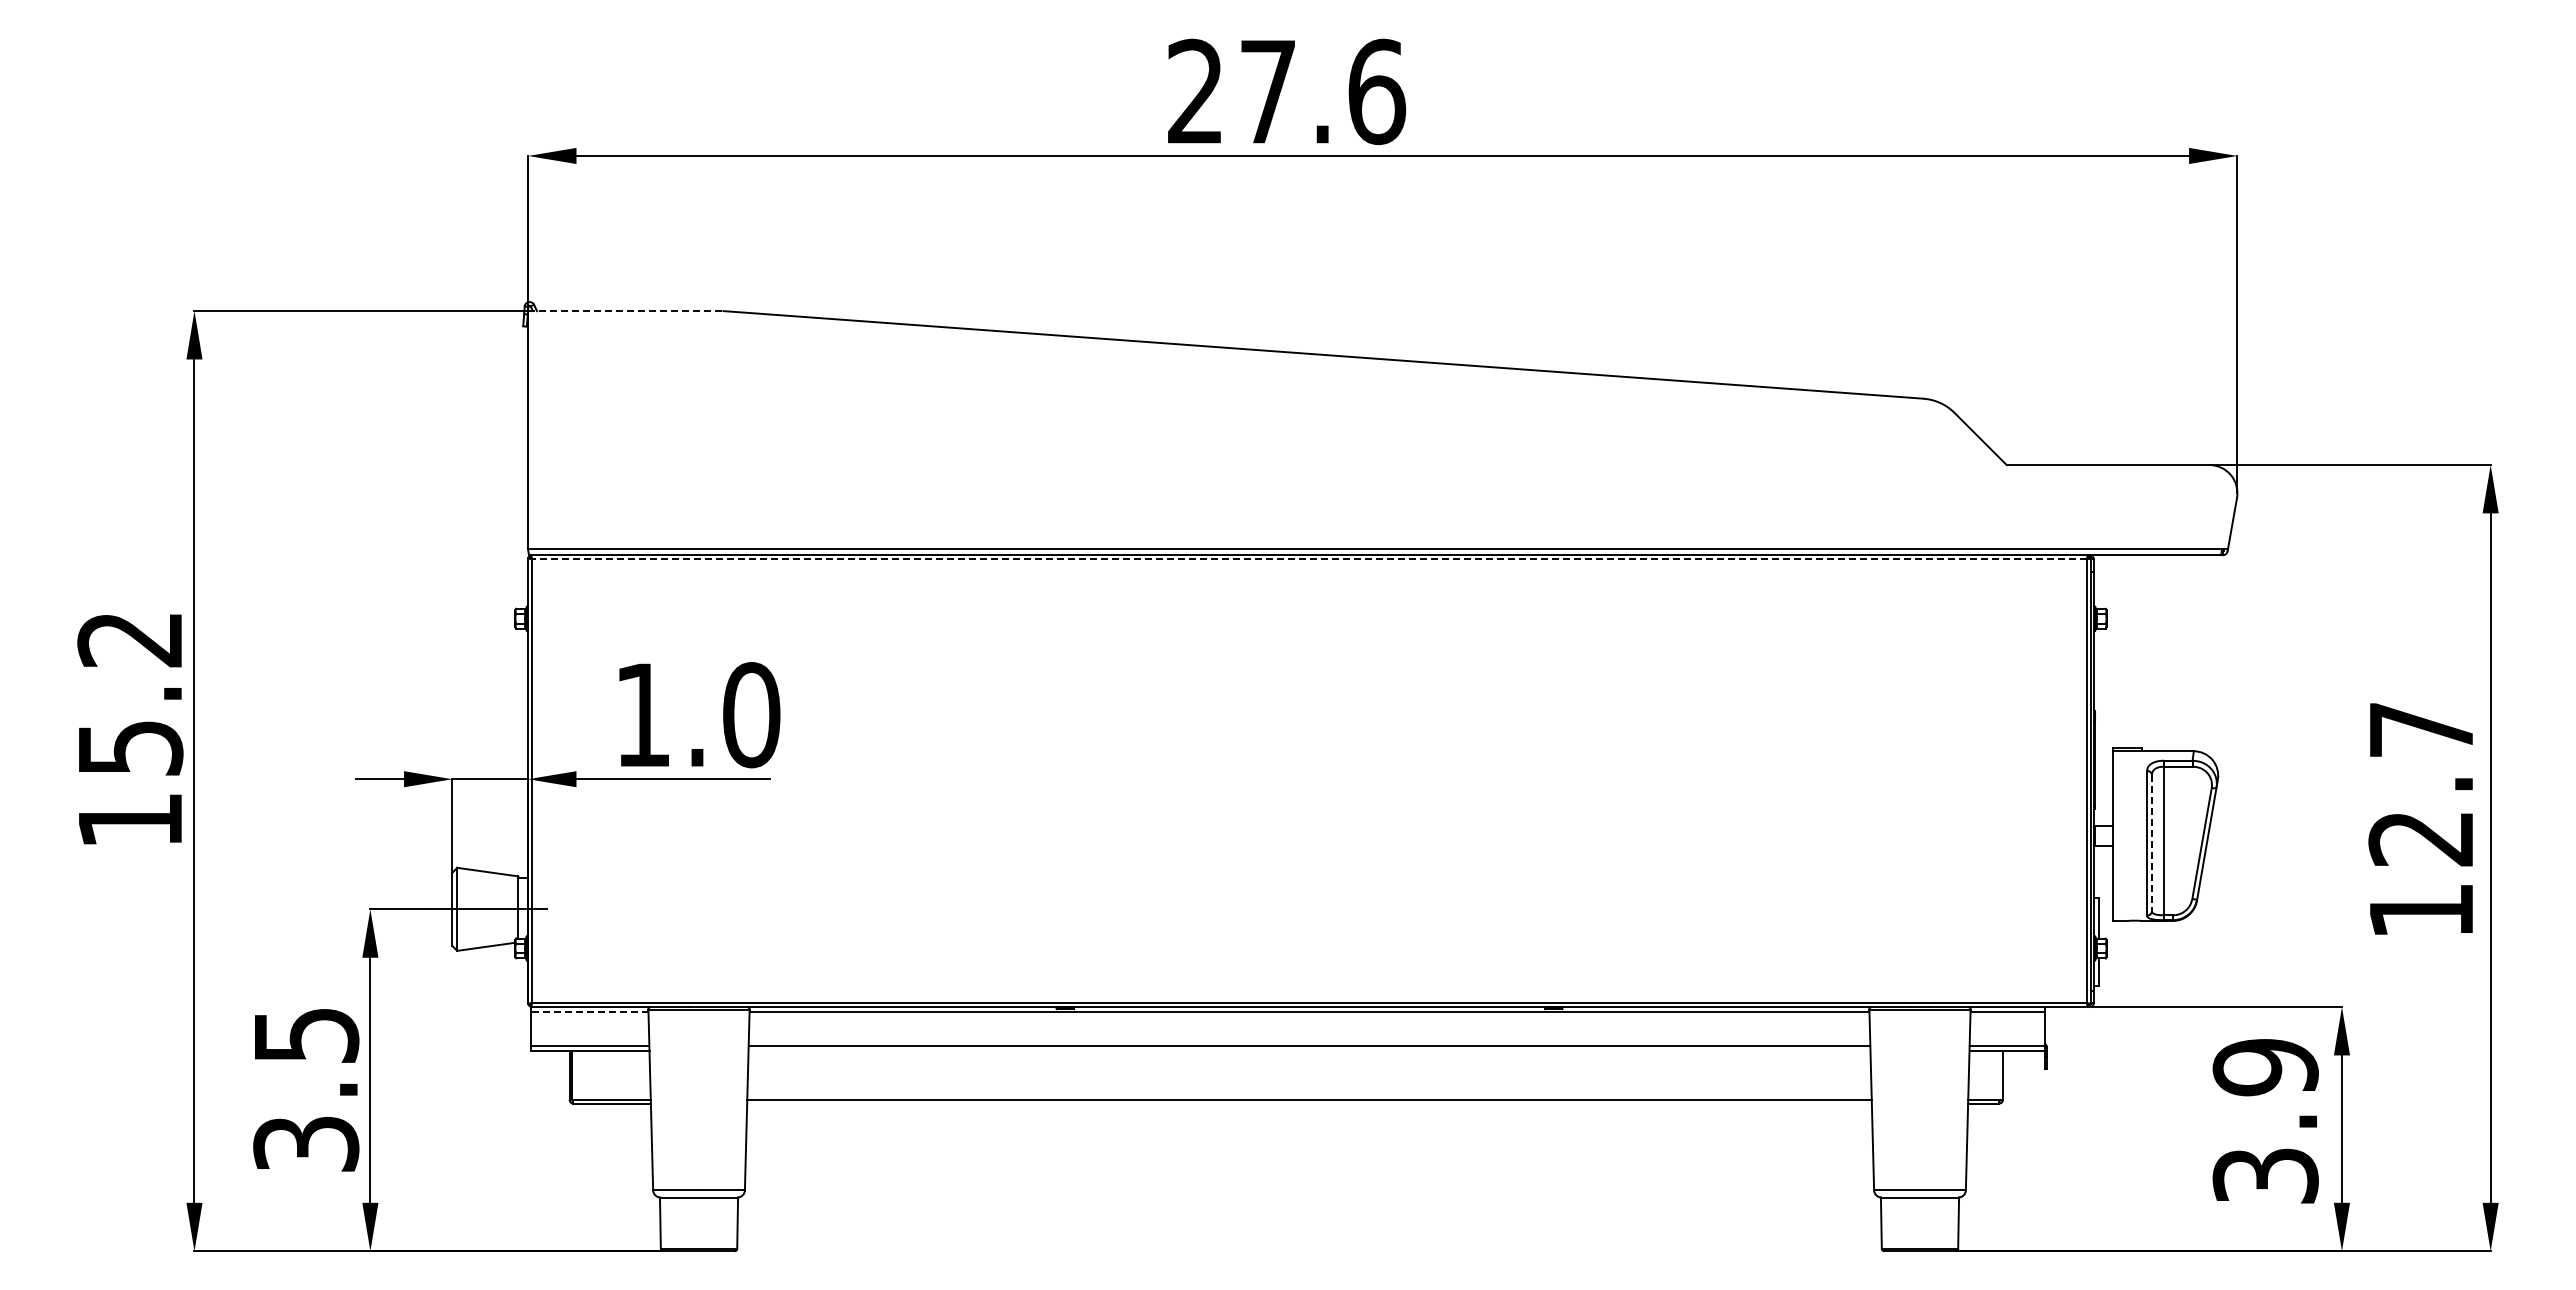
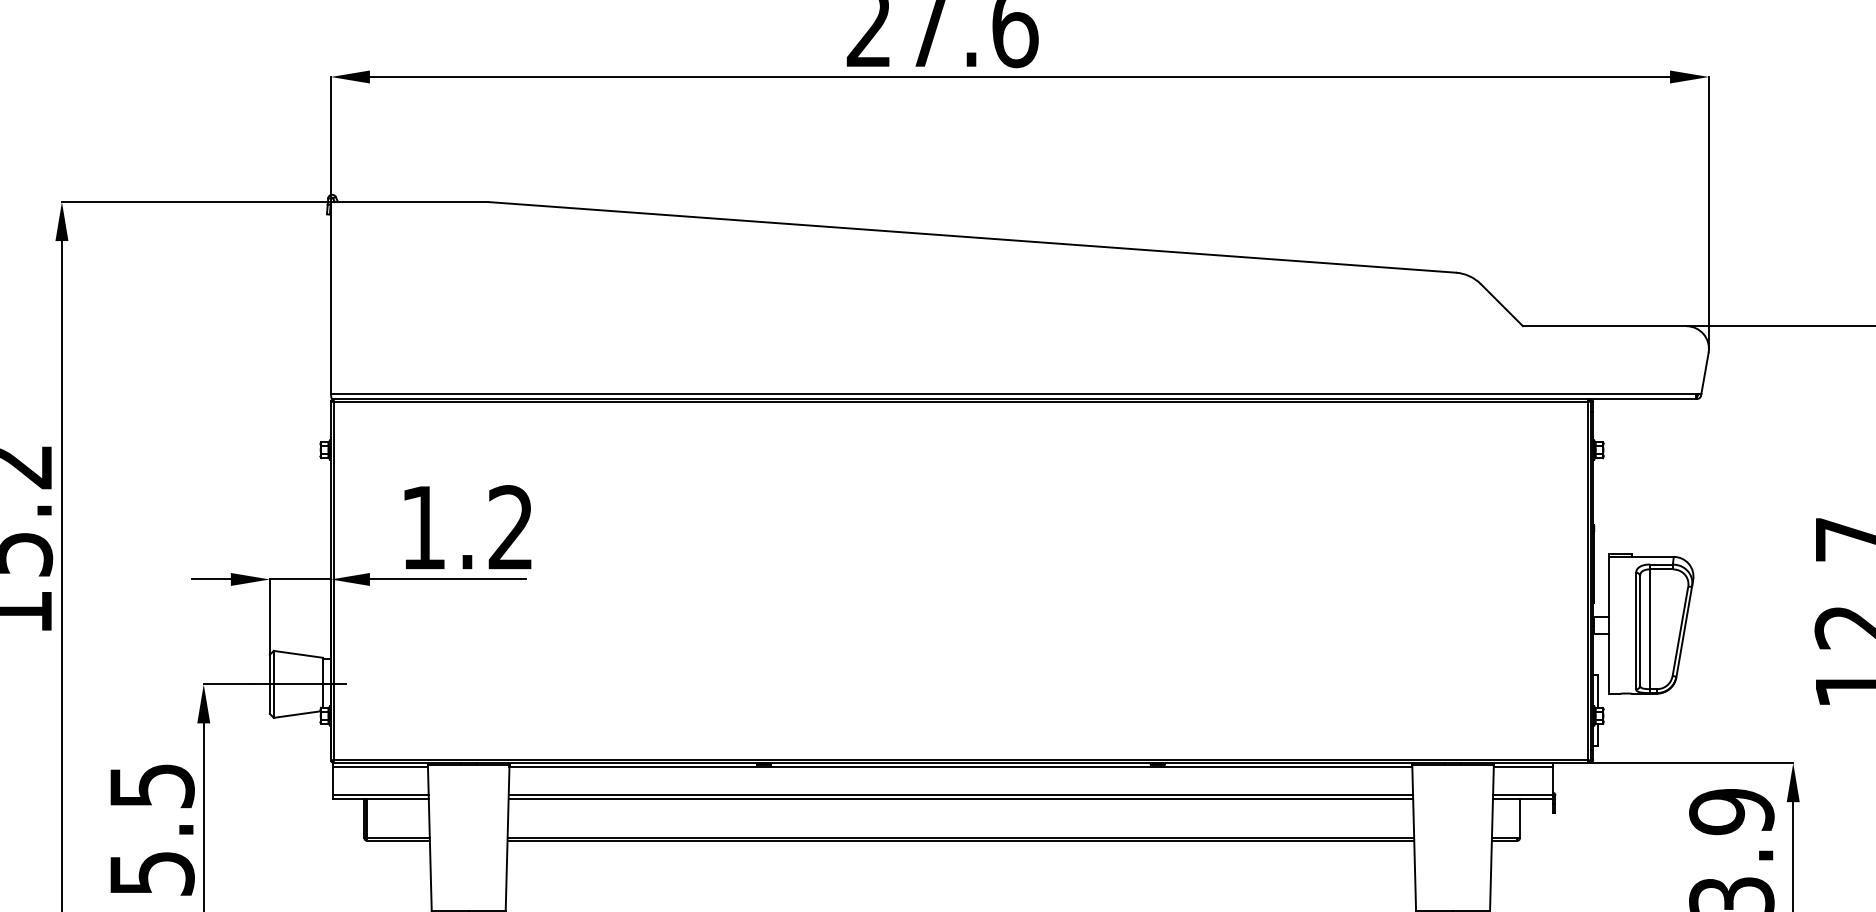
line: (625, 311) -> (409, 202), dashed -> solid
line: (1309, 559) -> (960, 402), dashed -> solid
text: (751, 715) -> (511, 528), 1.0 -> 1.2
line: (2152, 843) -> (1640, 631), dashed -> solid
line: (589, 1011) -> (380, 766), dashed -> solid
line: (1309, 1051) -> (960, 798), added
line: (1309, 1103) -> (960, 840), added
text: (305, 1143) -> (151, 873), 3.5 -> 5.5

